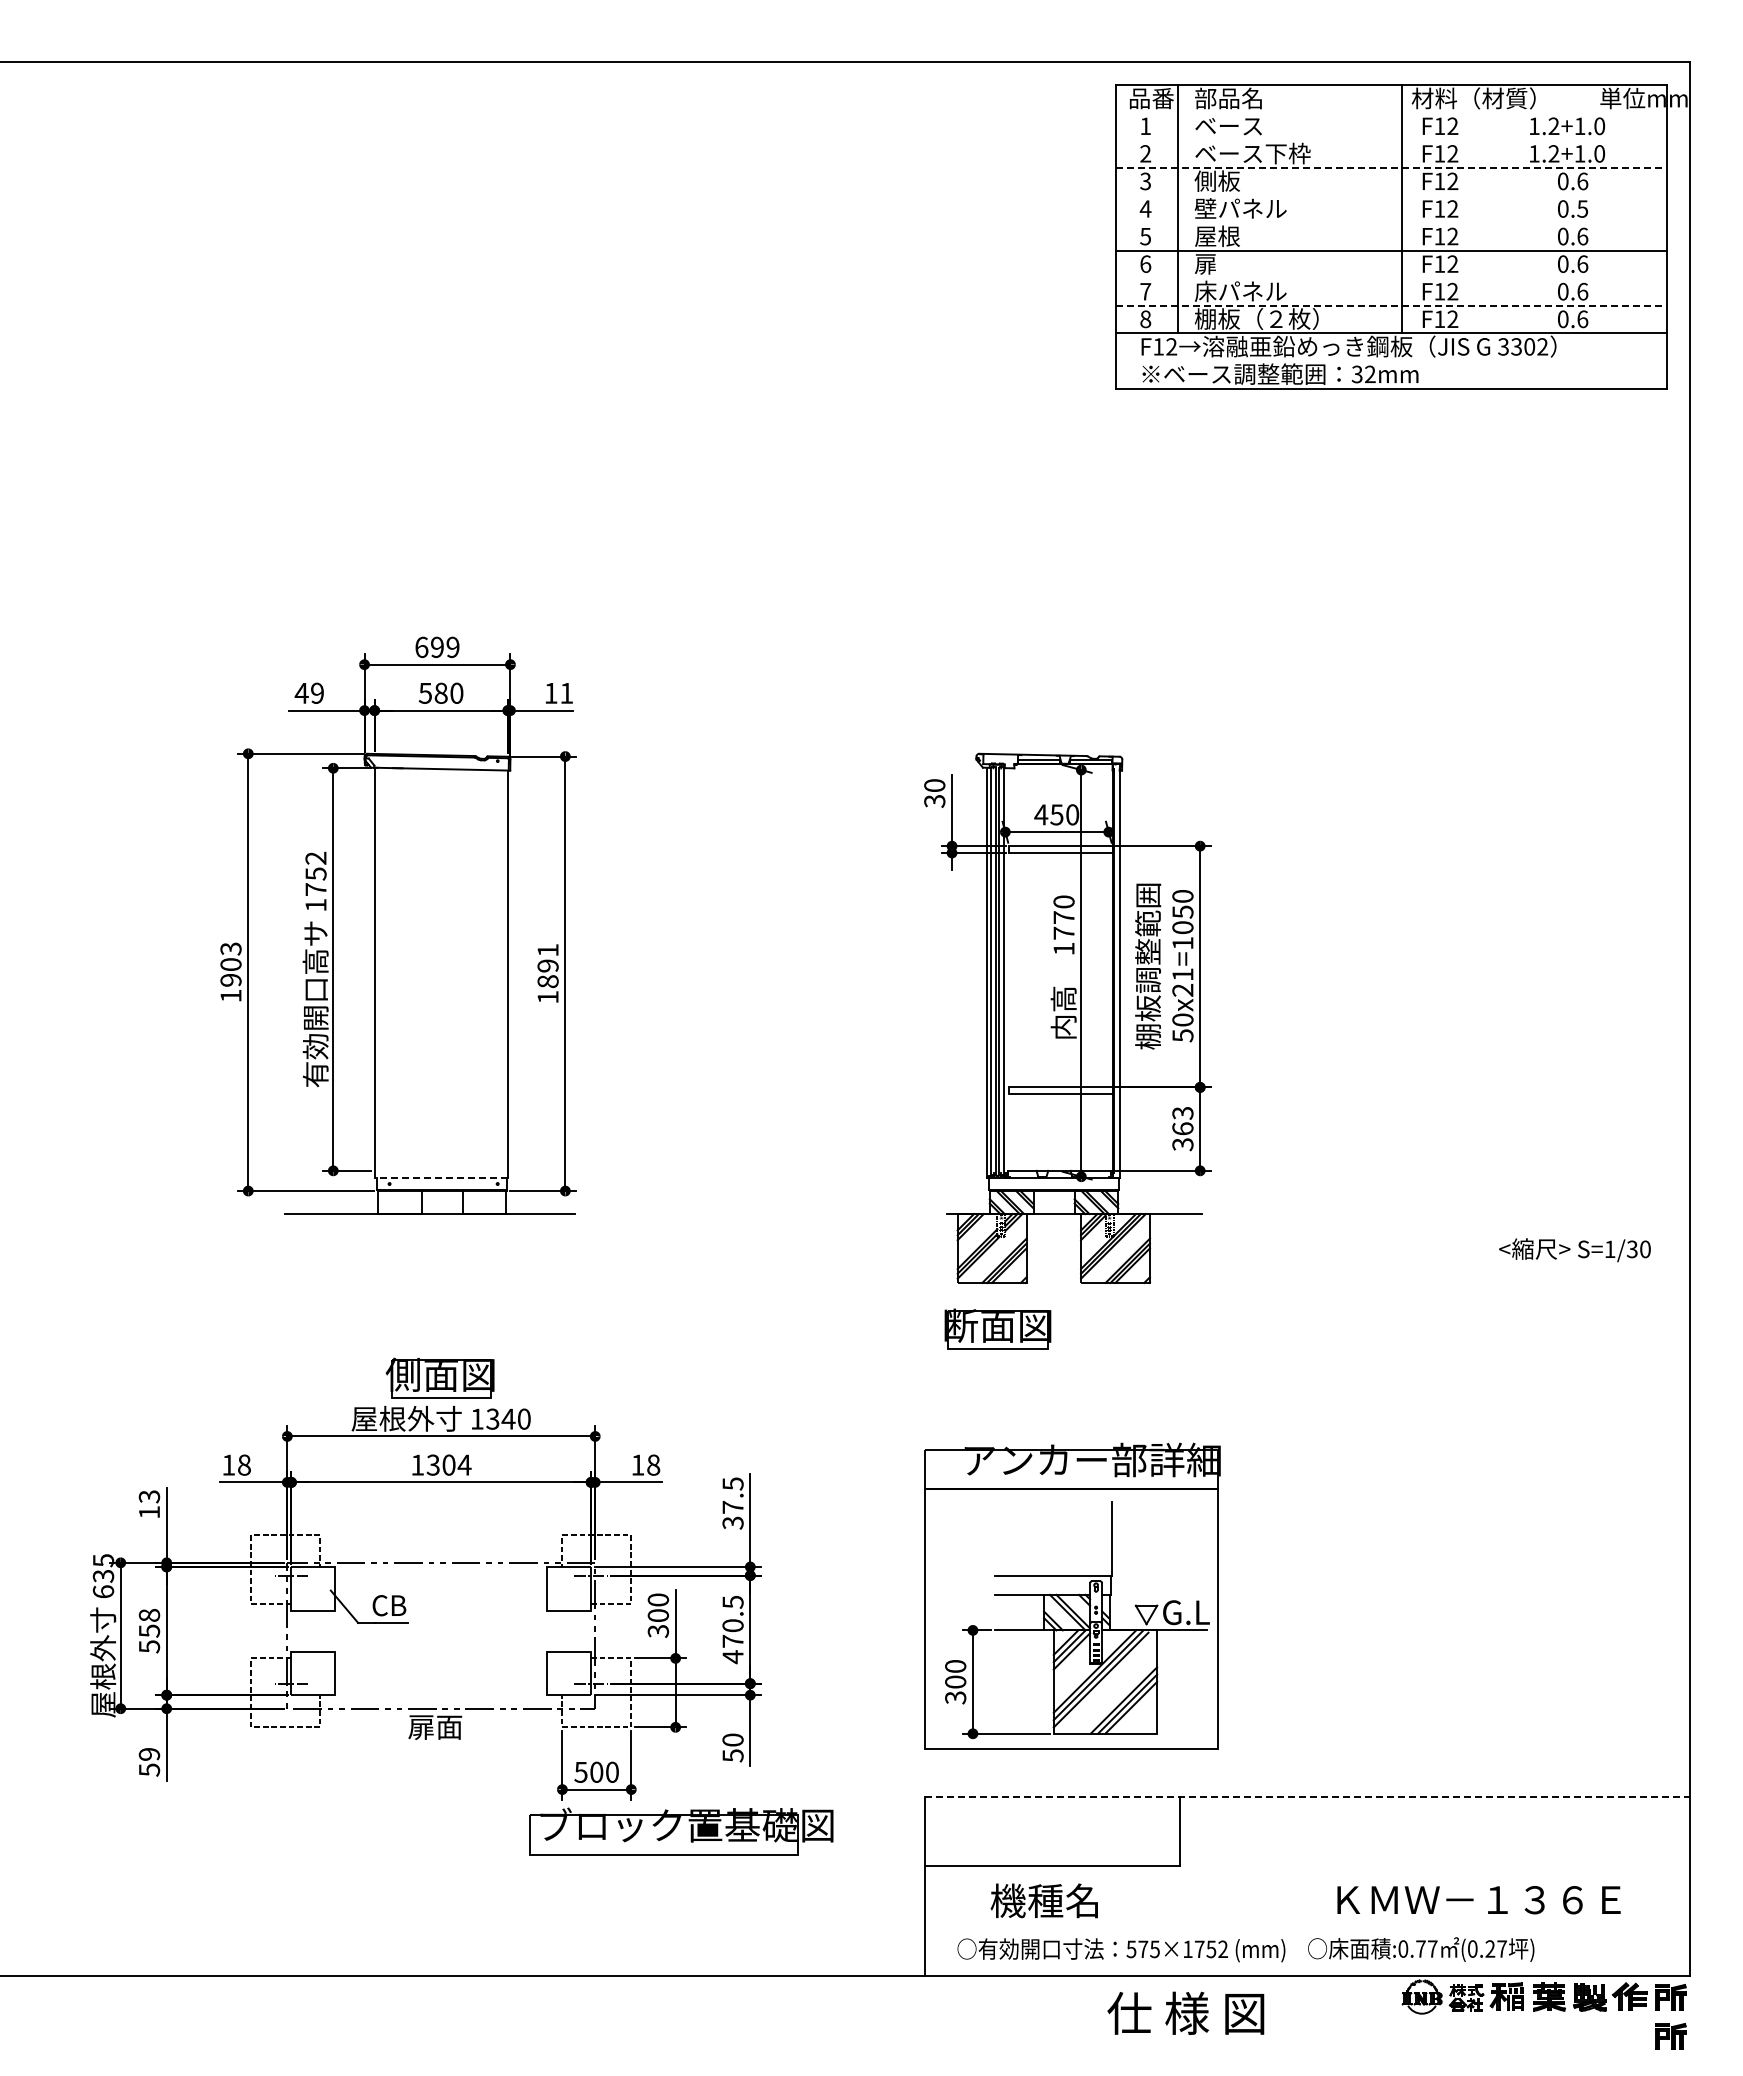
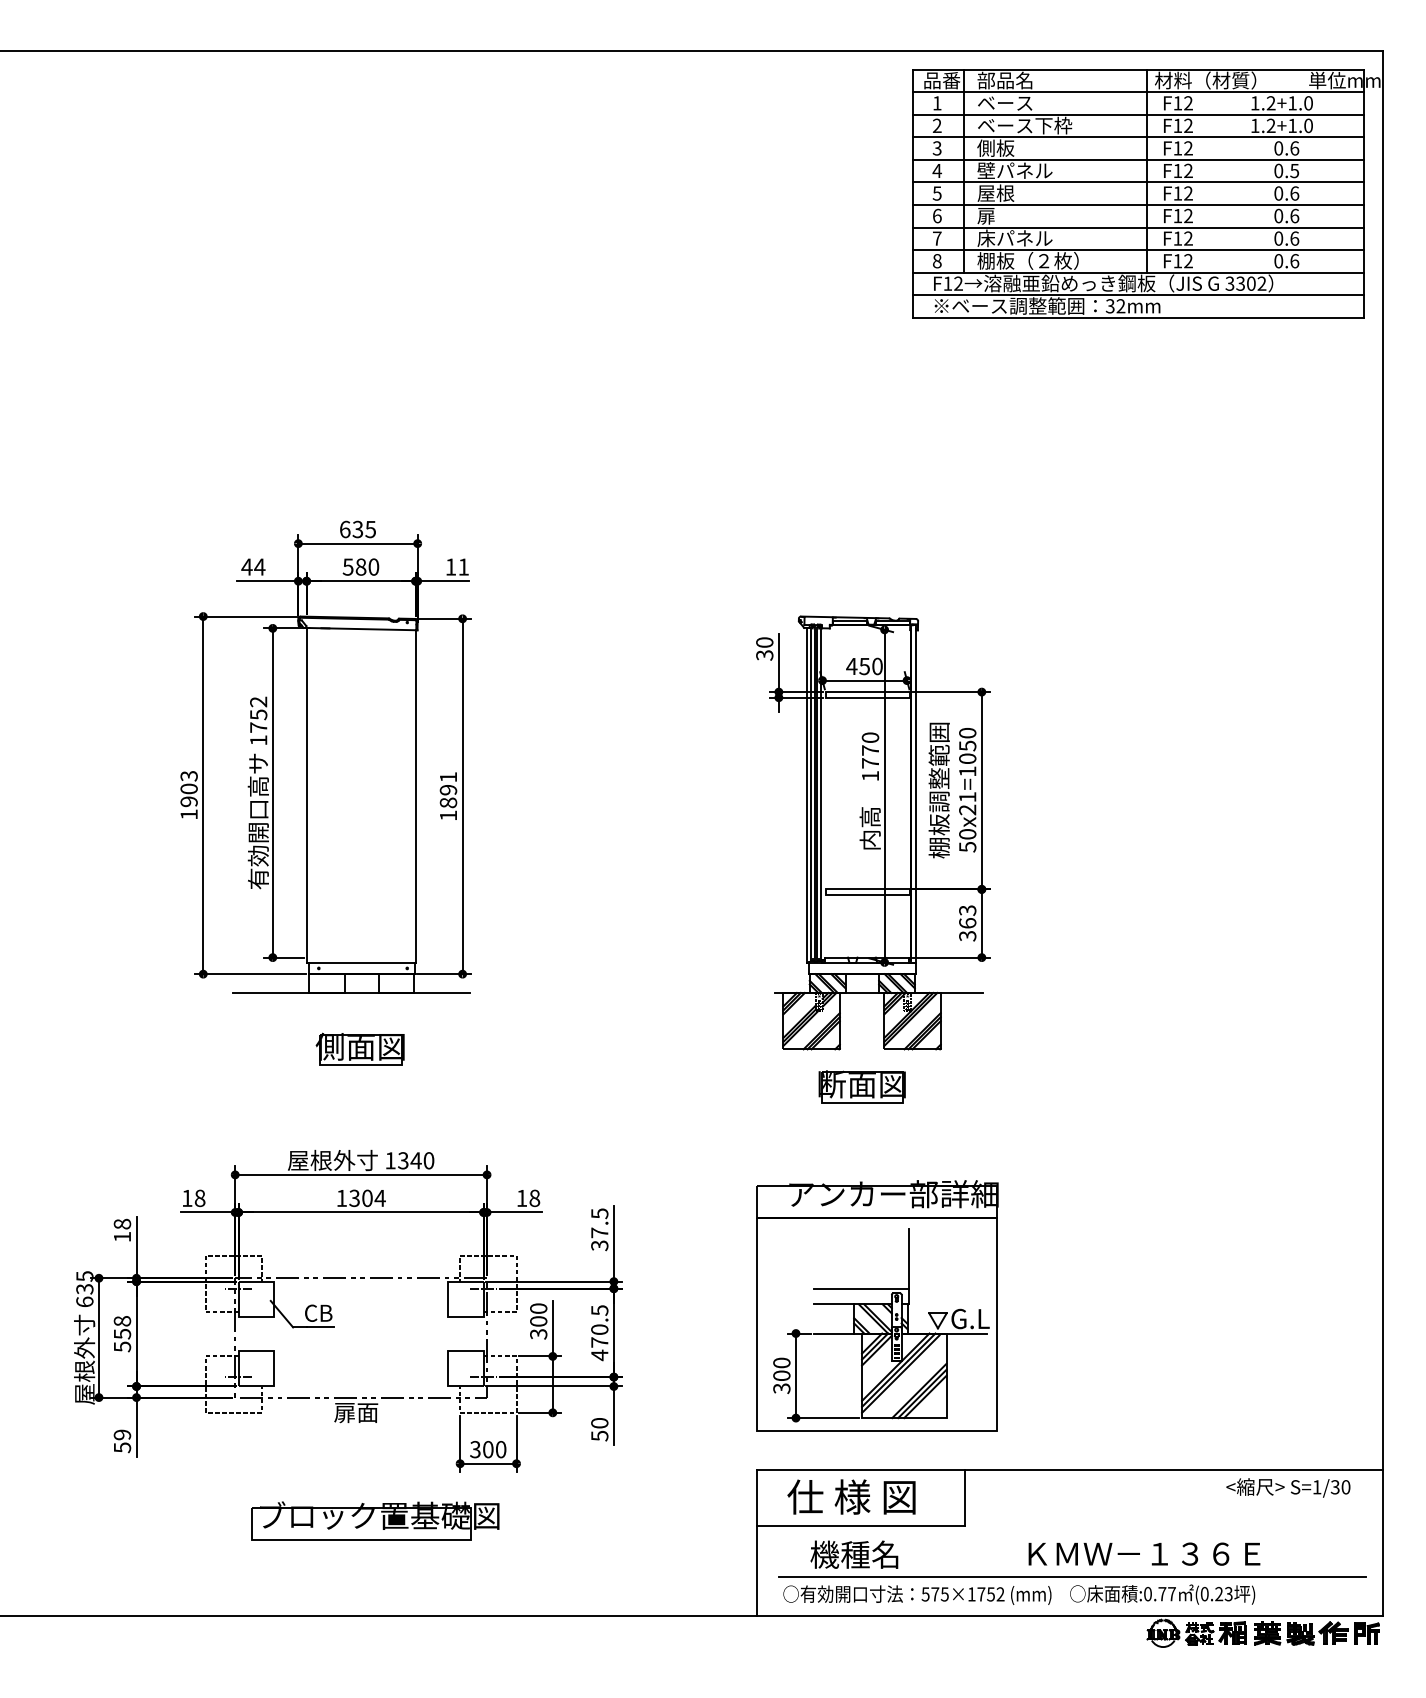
line: (1391, 112) -> (1138, 92), added
line: (1391, 140) -> (1138, 114), added
line: (1391, 167) -> (1138, 137), dashed -> solid
line: (1391, 195) -> (1138, 159), added
line: (1391, 223) -> (1138, 182), added
line: (1391, 278) -> (1138, 227), added
line: (1391, 305) -> (1138, 249), dashed -> solid
line: (1391, 360) -> (1138, 294), added
text: (444, 646) -> (363, 528), 699 -> 635
text: (317, 692) -> (259, 566), 49 -> 44
line: (441, 1177) -> (361, 963), dashed -> solid
text: (1574, 1250) -> (1287, 1488), moved
part: (997, 1328) -> (861, 1086), moved
part: (439, 1377) -> (359, 1048), moved
text: (148, 1496) -> (121, 1224), 13 -> 18
text: (581, 1771) -> (475, 1448), 500 -> 300
line: (1307, 1796) -> (1069, 1469), dashed -> solid
part: (681, 1831) -> (375, 1520), moved
text: (1478, 1900) -> (1144, 1554), moved
line: (1311, 1927) -> (1072, 1576), added
text: (1501, 1948) -> (1228, 1593), (0.27 -> (0.23
text: (1185, 2012) -> (851, 1496), moved
part: (1670, 2036) -> (1366, 1665), removed

